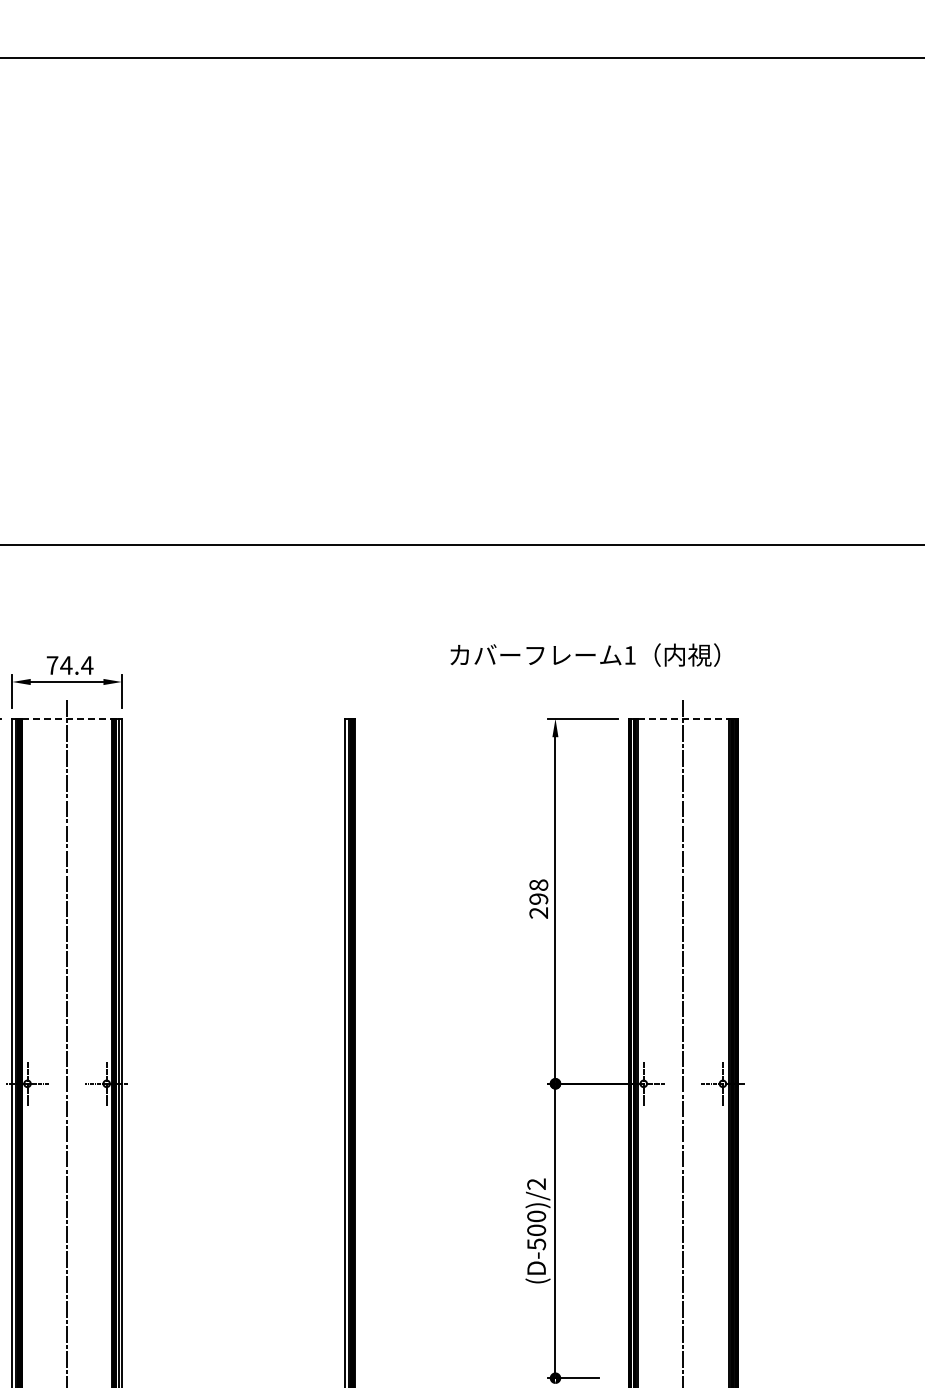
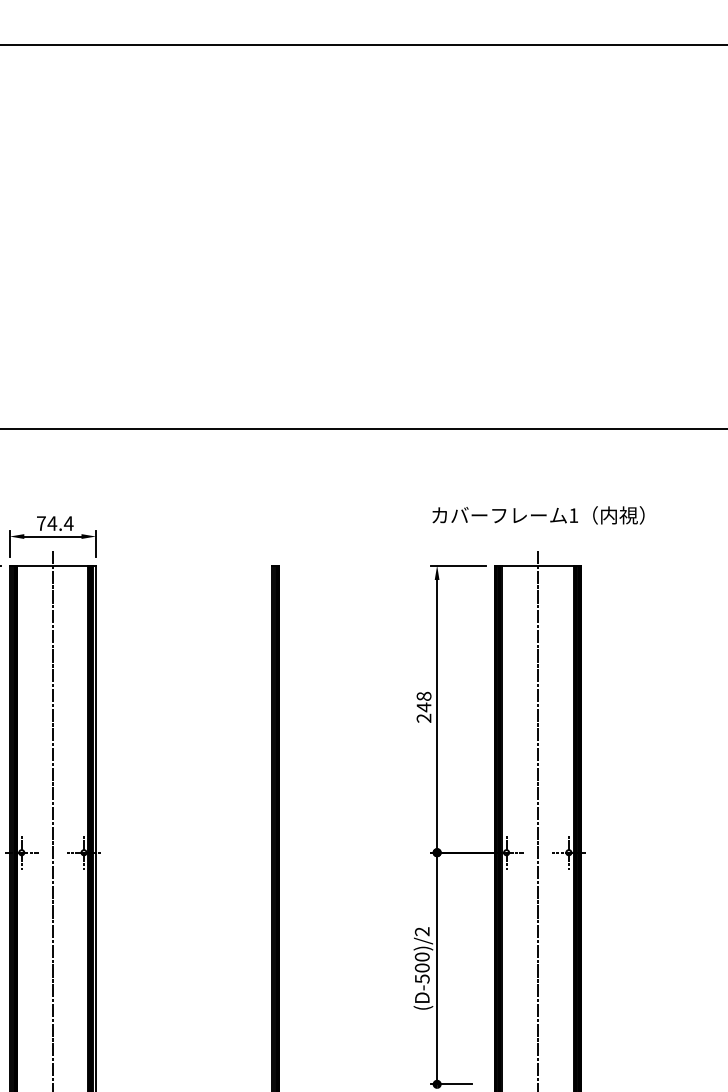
text: (585, 654) -> (538, 514), moved
line: (67, 718) -> (53, 565), dashed -> solid
line: (683, 718) -> (537, 565), dashed -> solid
text: (538, 899) -> (423, 707), 298 -> 248

